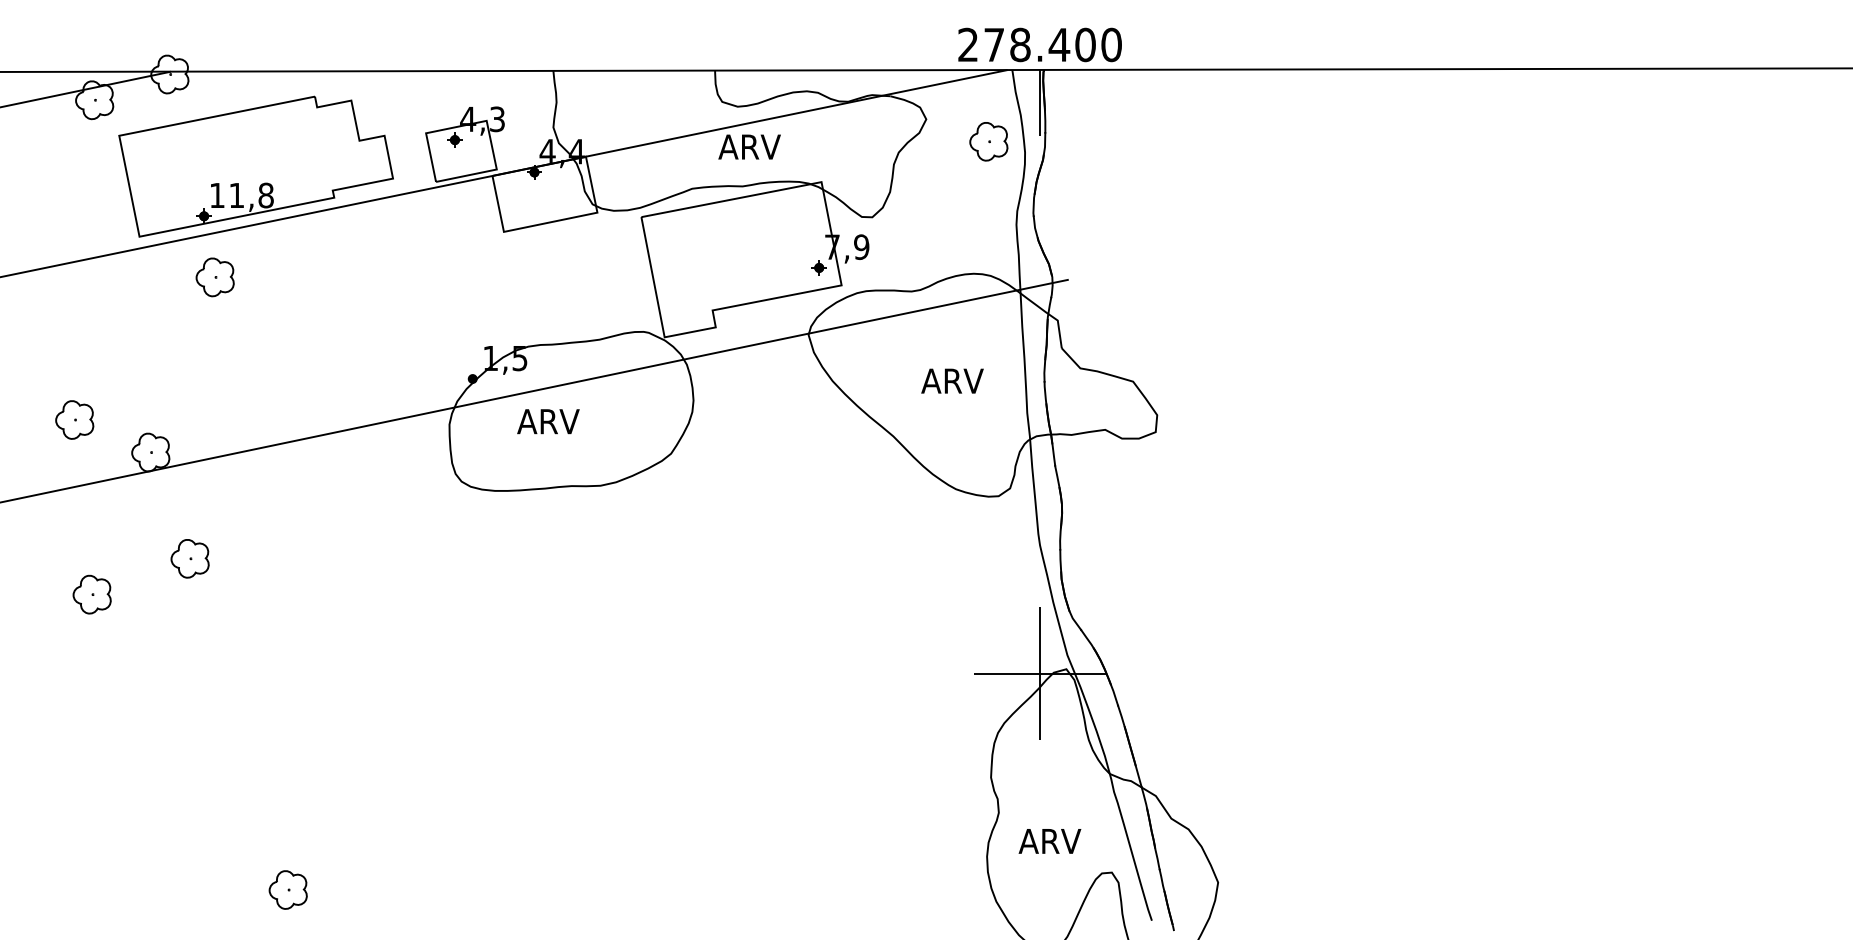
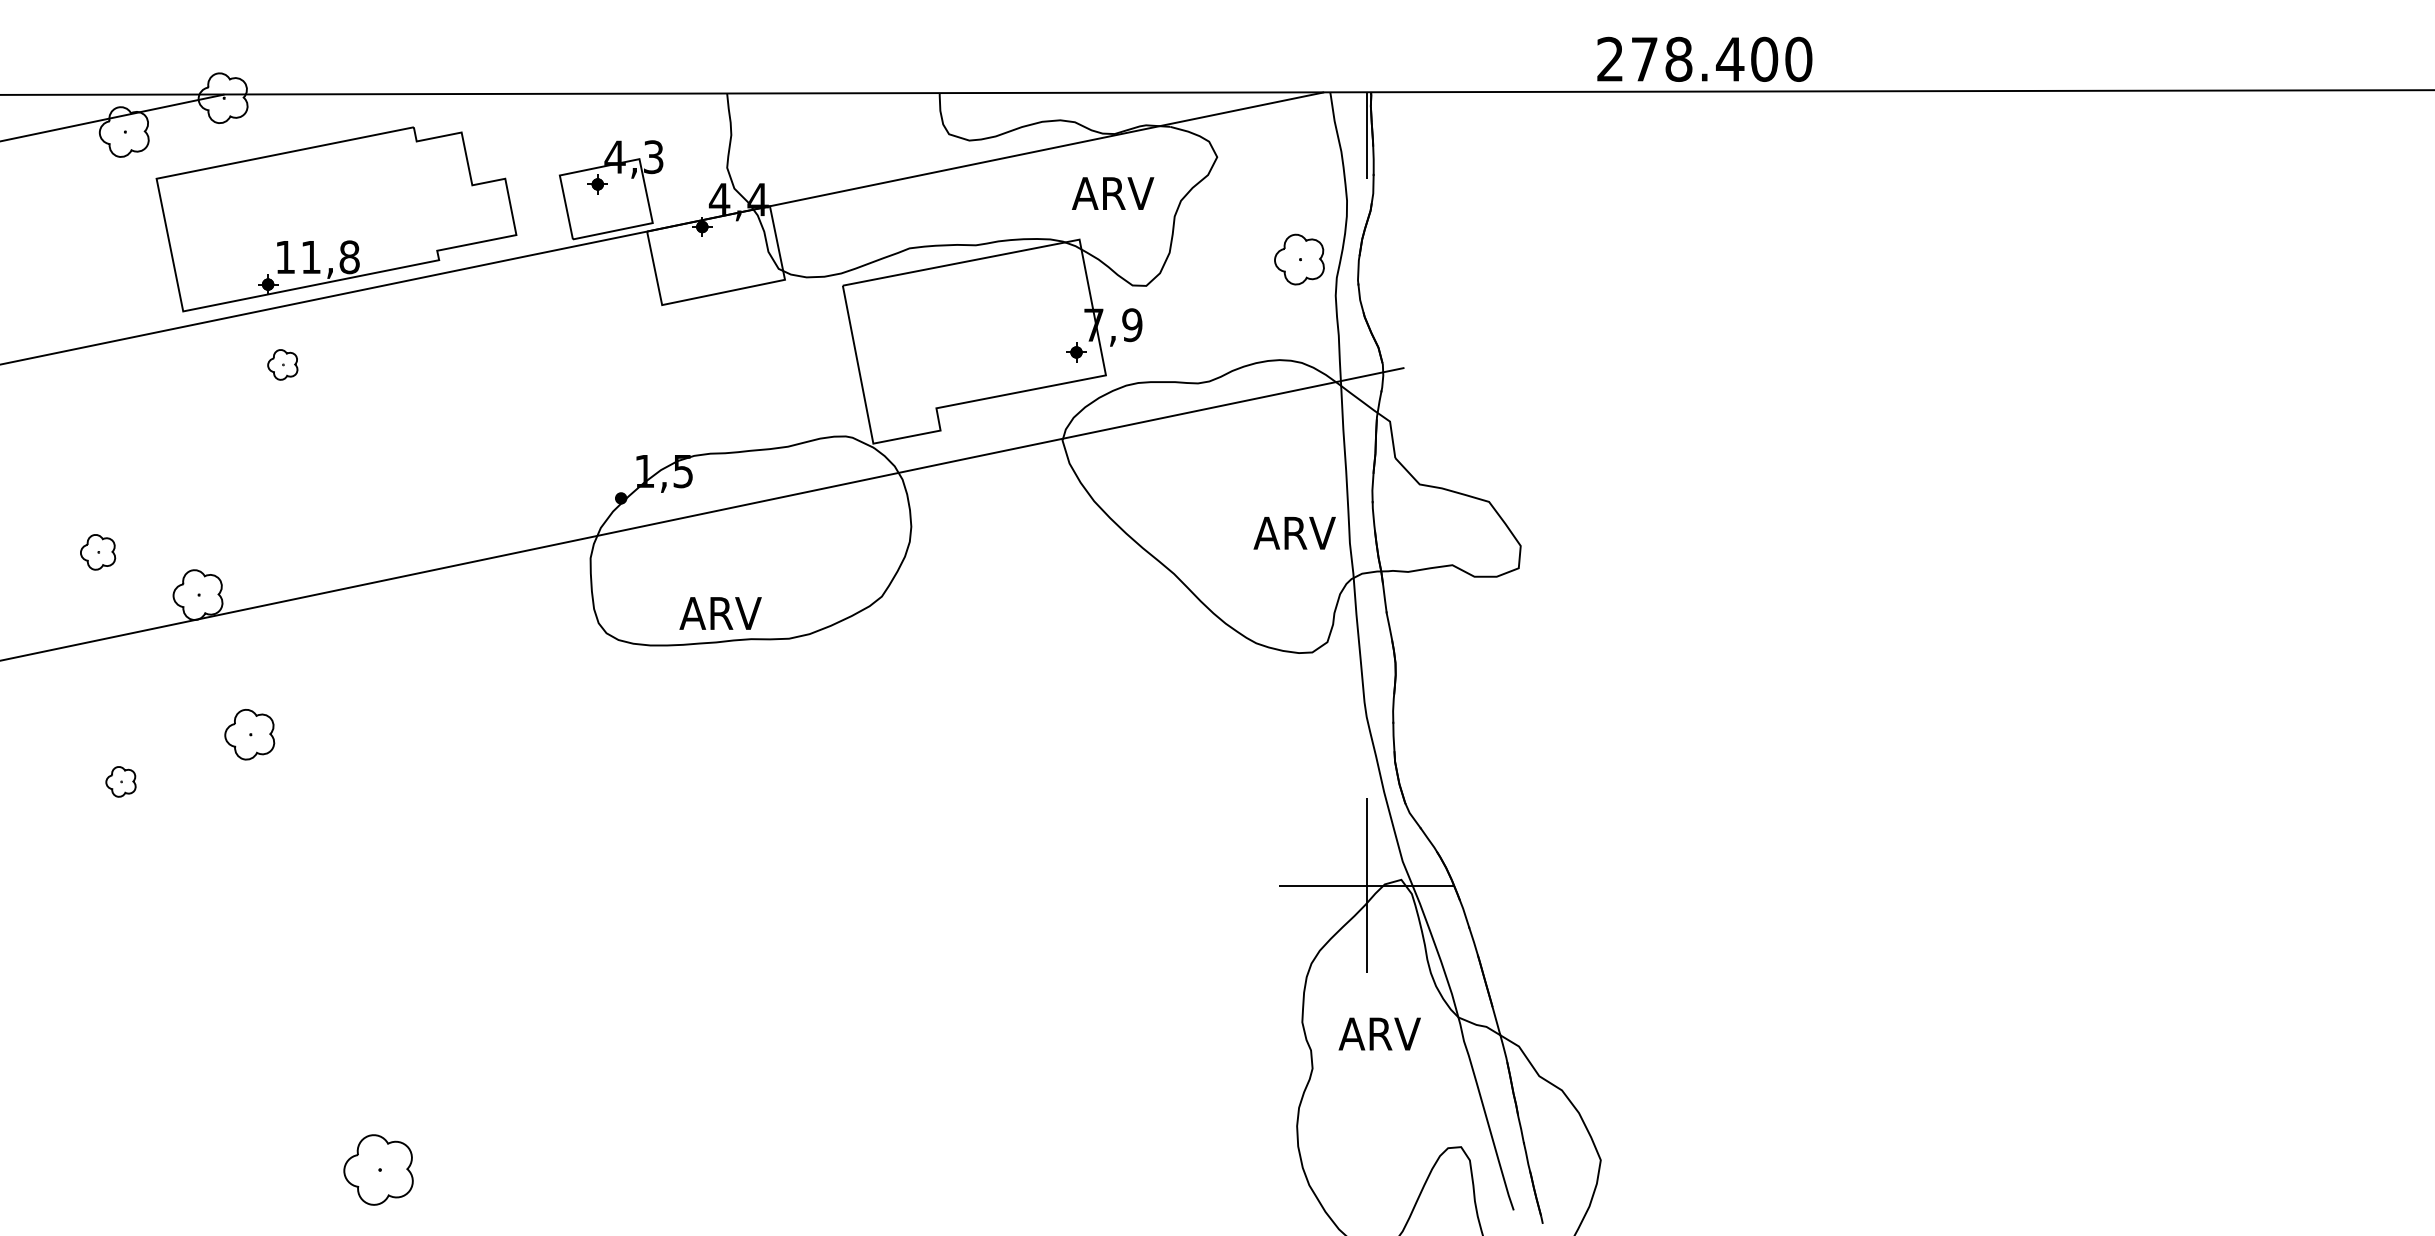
text: (1039, 44) -> (1704, 58), moved
part: (988, 141) -> (1299, 259), moved
text: (749, 146) -> (1113, 193), moved
part: (215, 277) -> (282, 364), size x0.6
text: (952, 381) -> (1294, 533), moved
part: (74, 420) -> (97, 552), size x0.7
text: (548, 421) -> (720, 613), moved
part: (91, 594) -> (120, 781), size x0.6
text: (1049, 840) -> (1379, 1033), moved
part: (288, 889) -> (378, 1169), size x1.4

